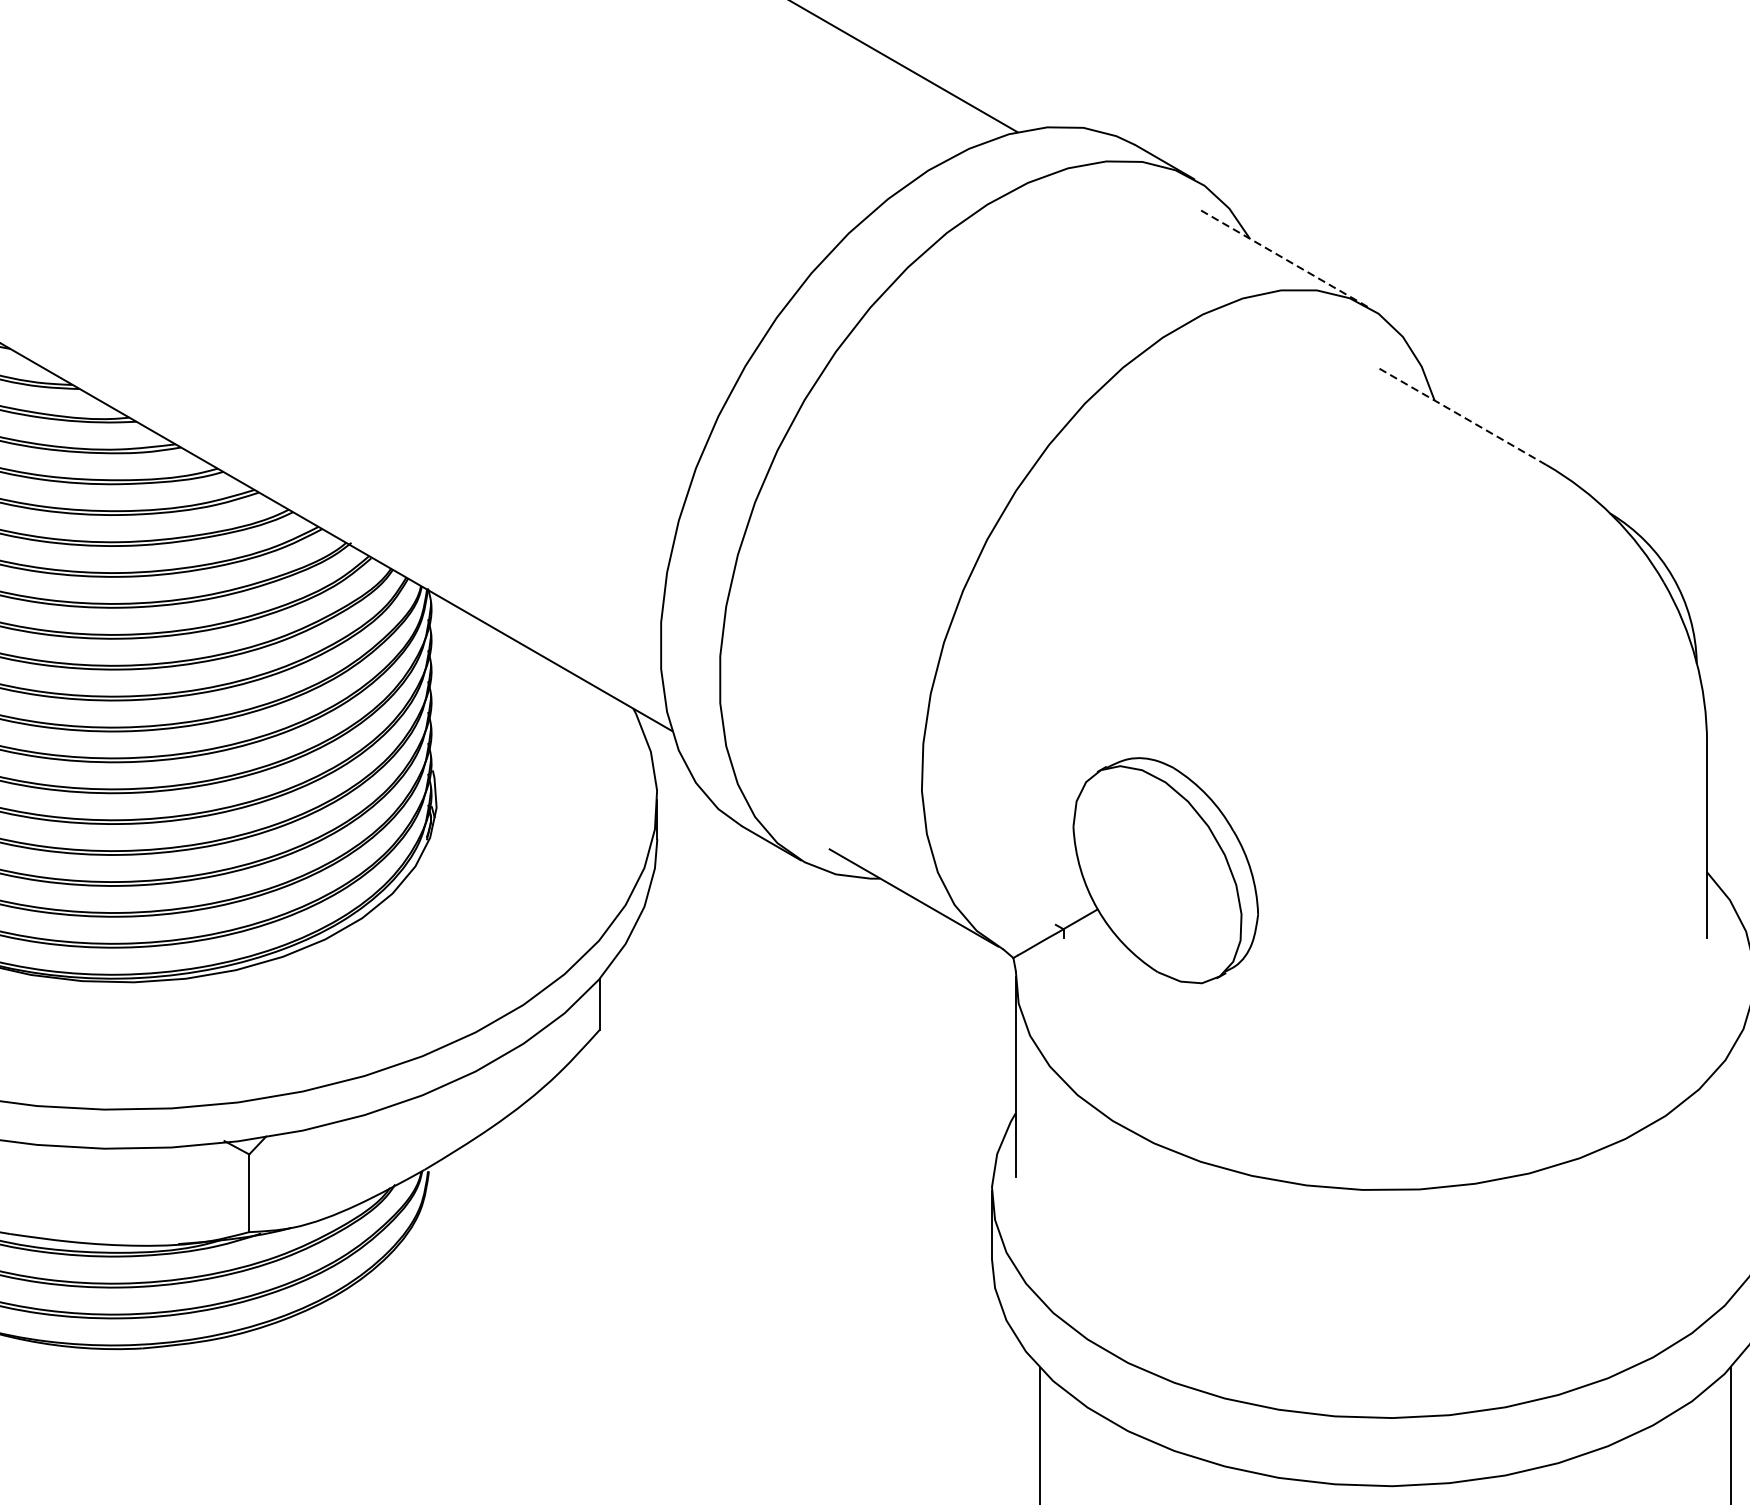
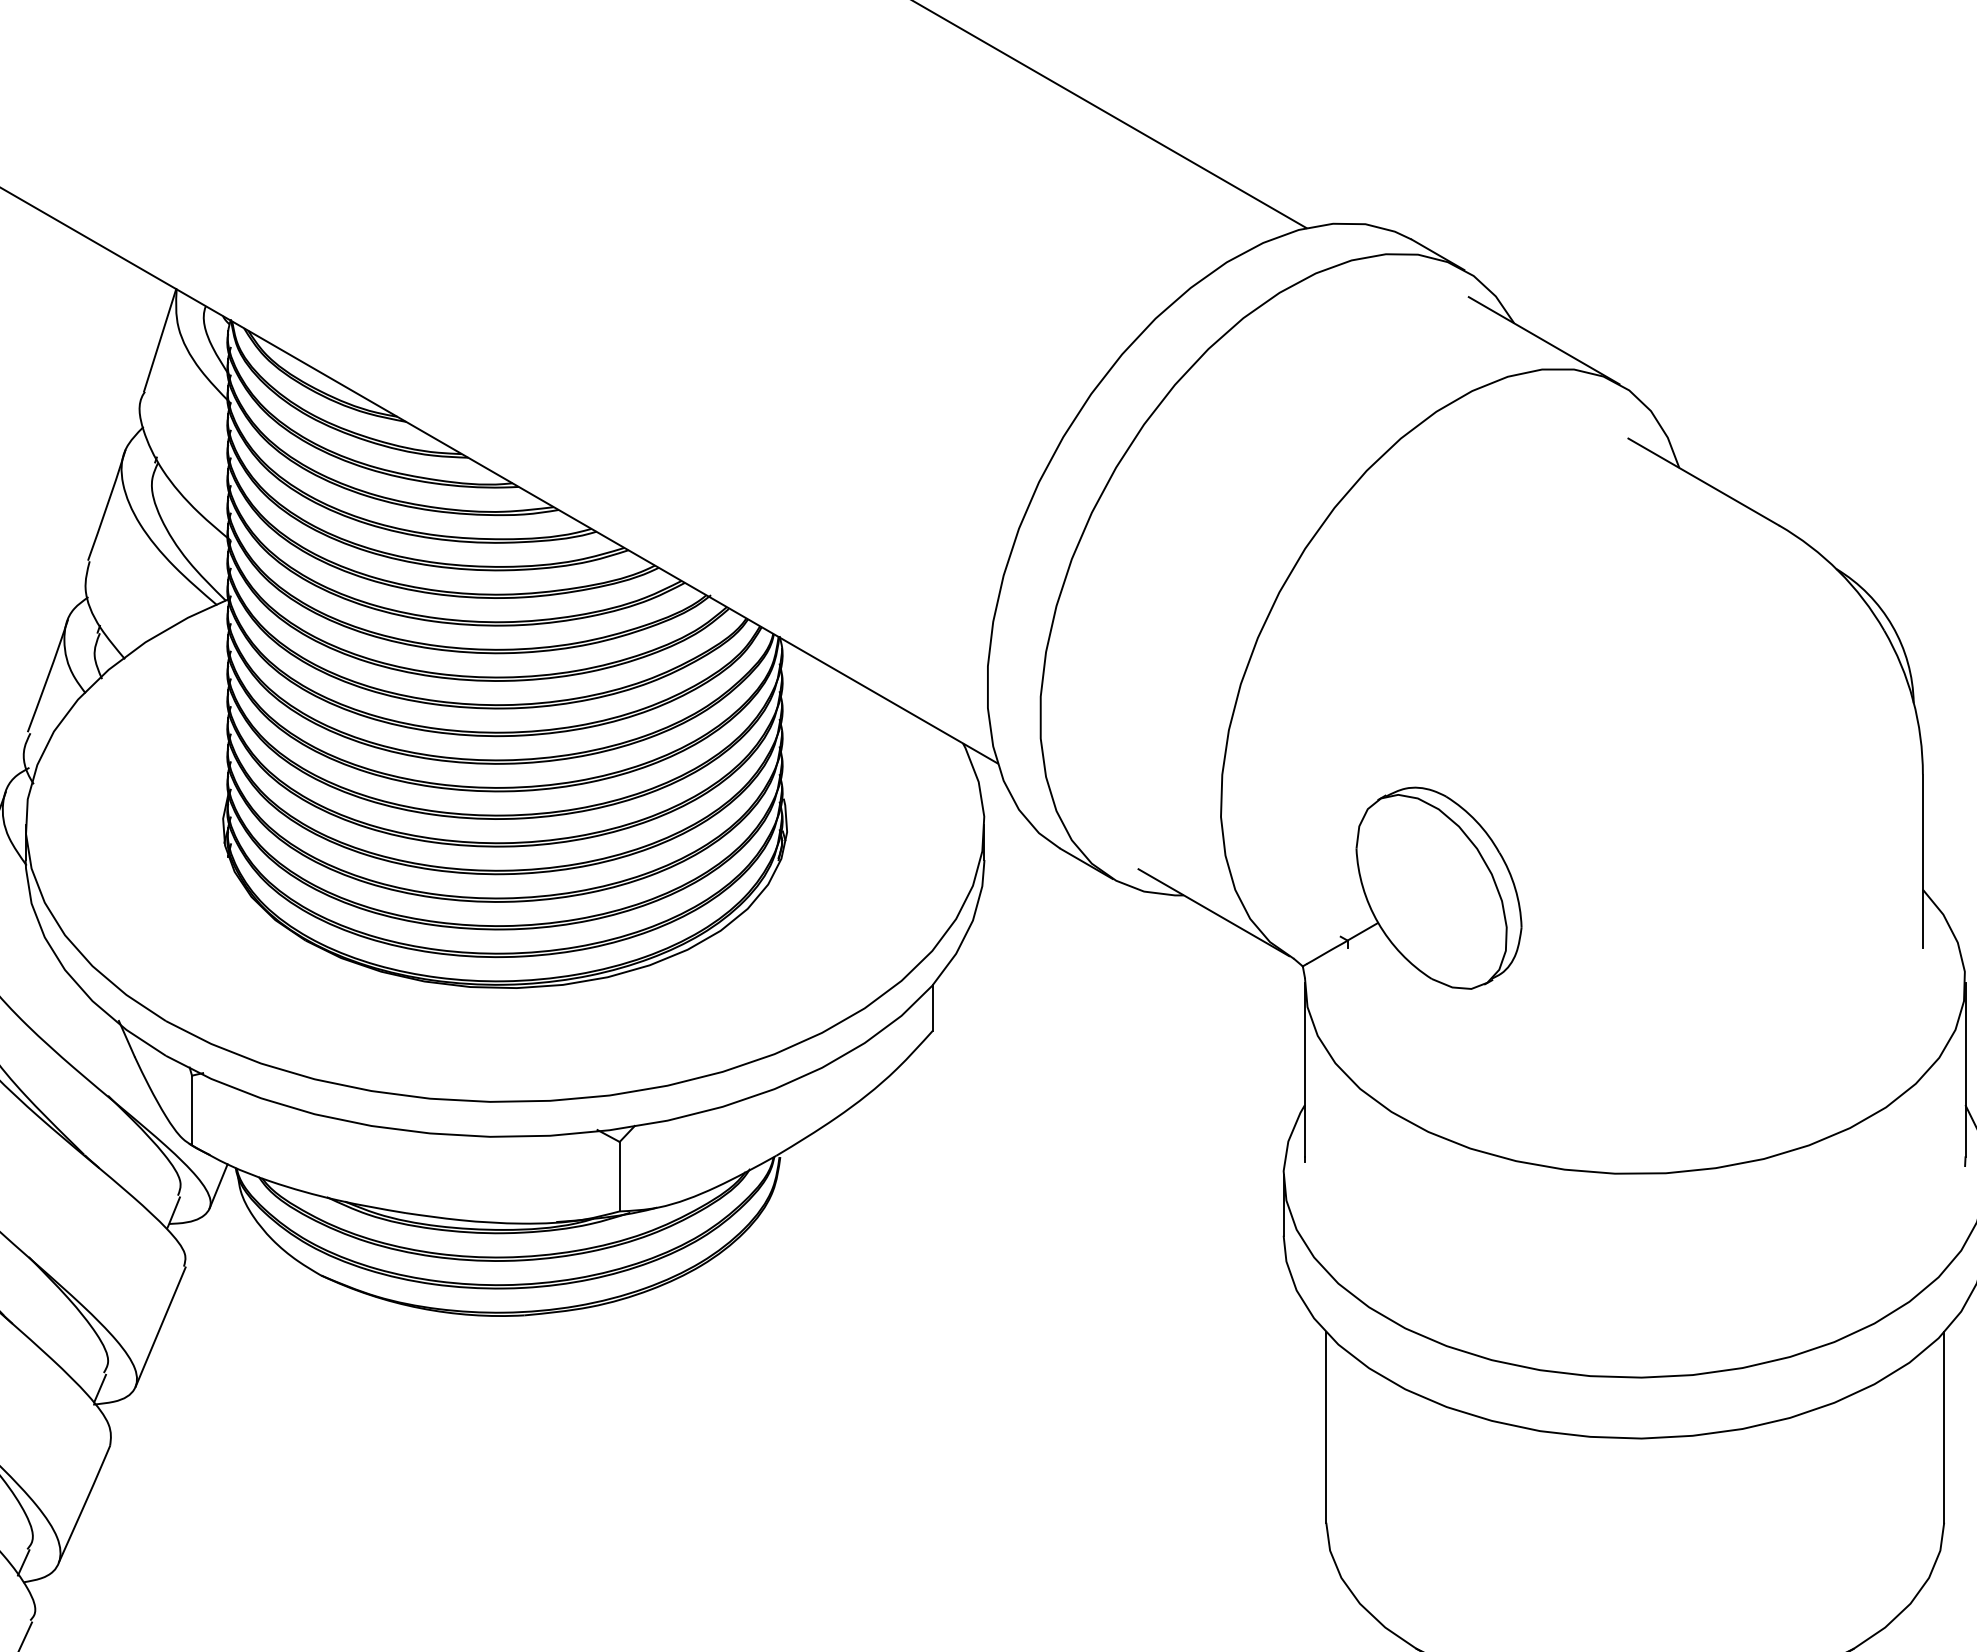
line: (1282, 257) -> (1543, 340), dashed -> solid
line: (1461, 416) -> (1703, 482), dashed -> solid

